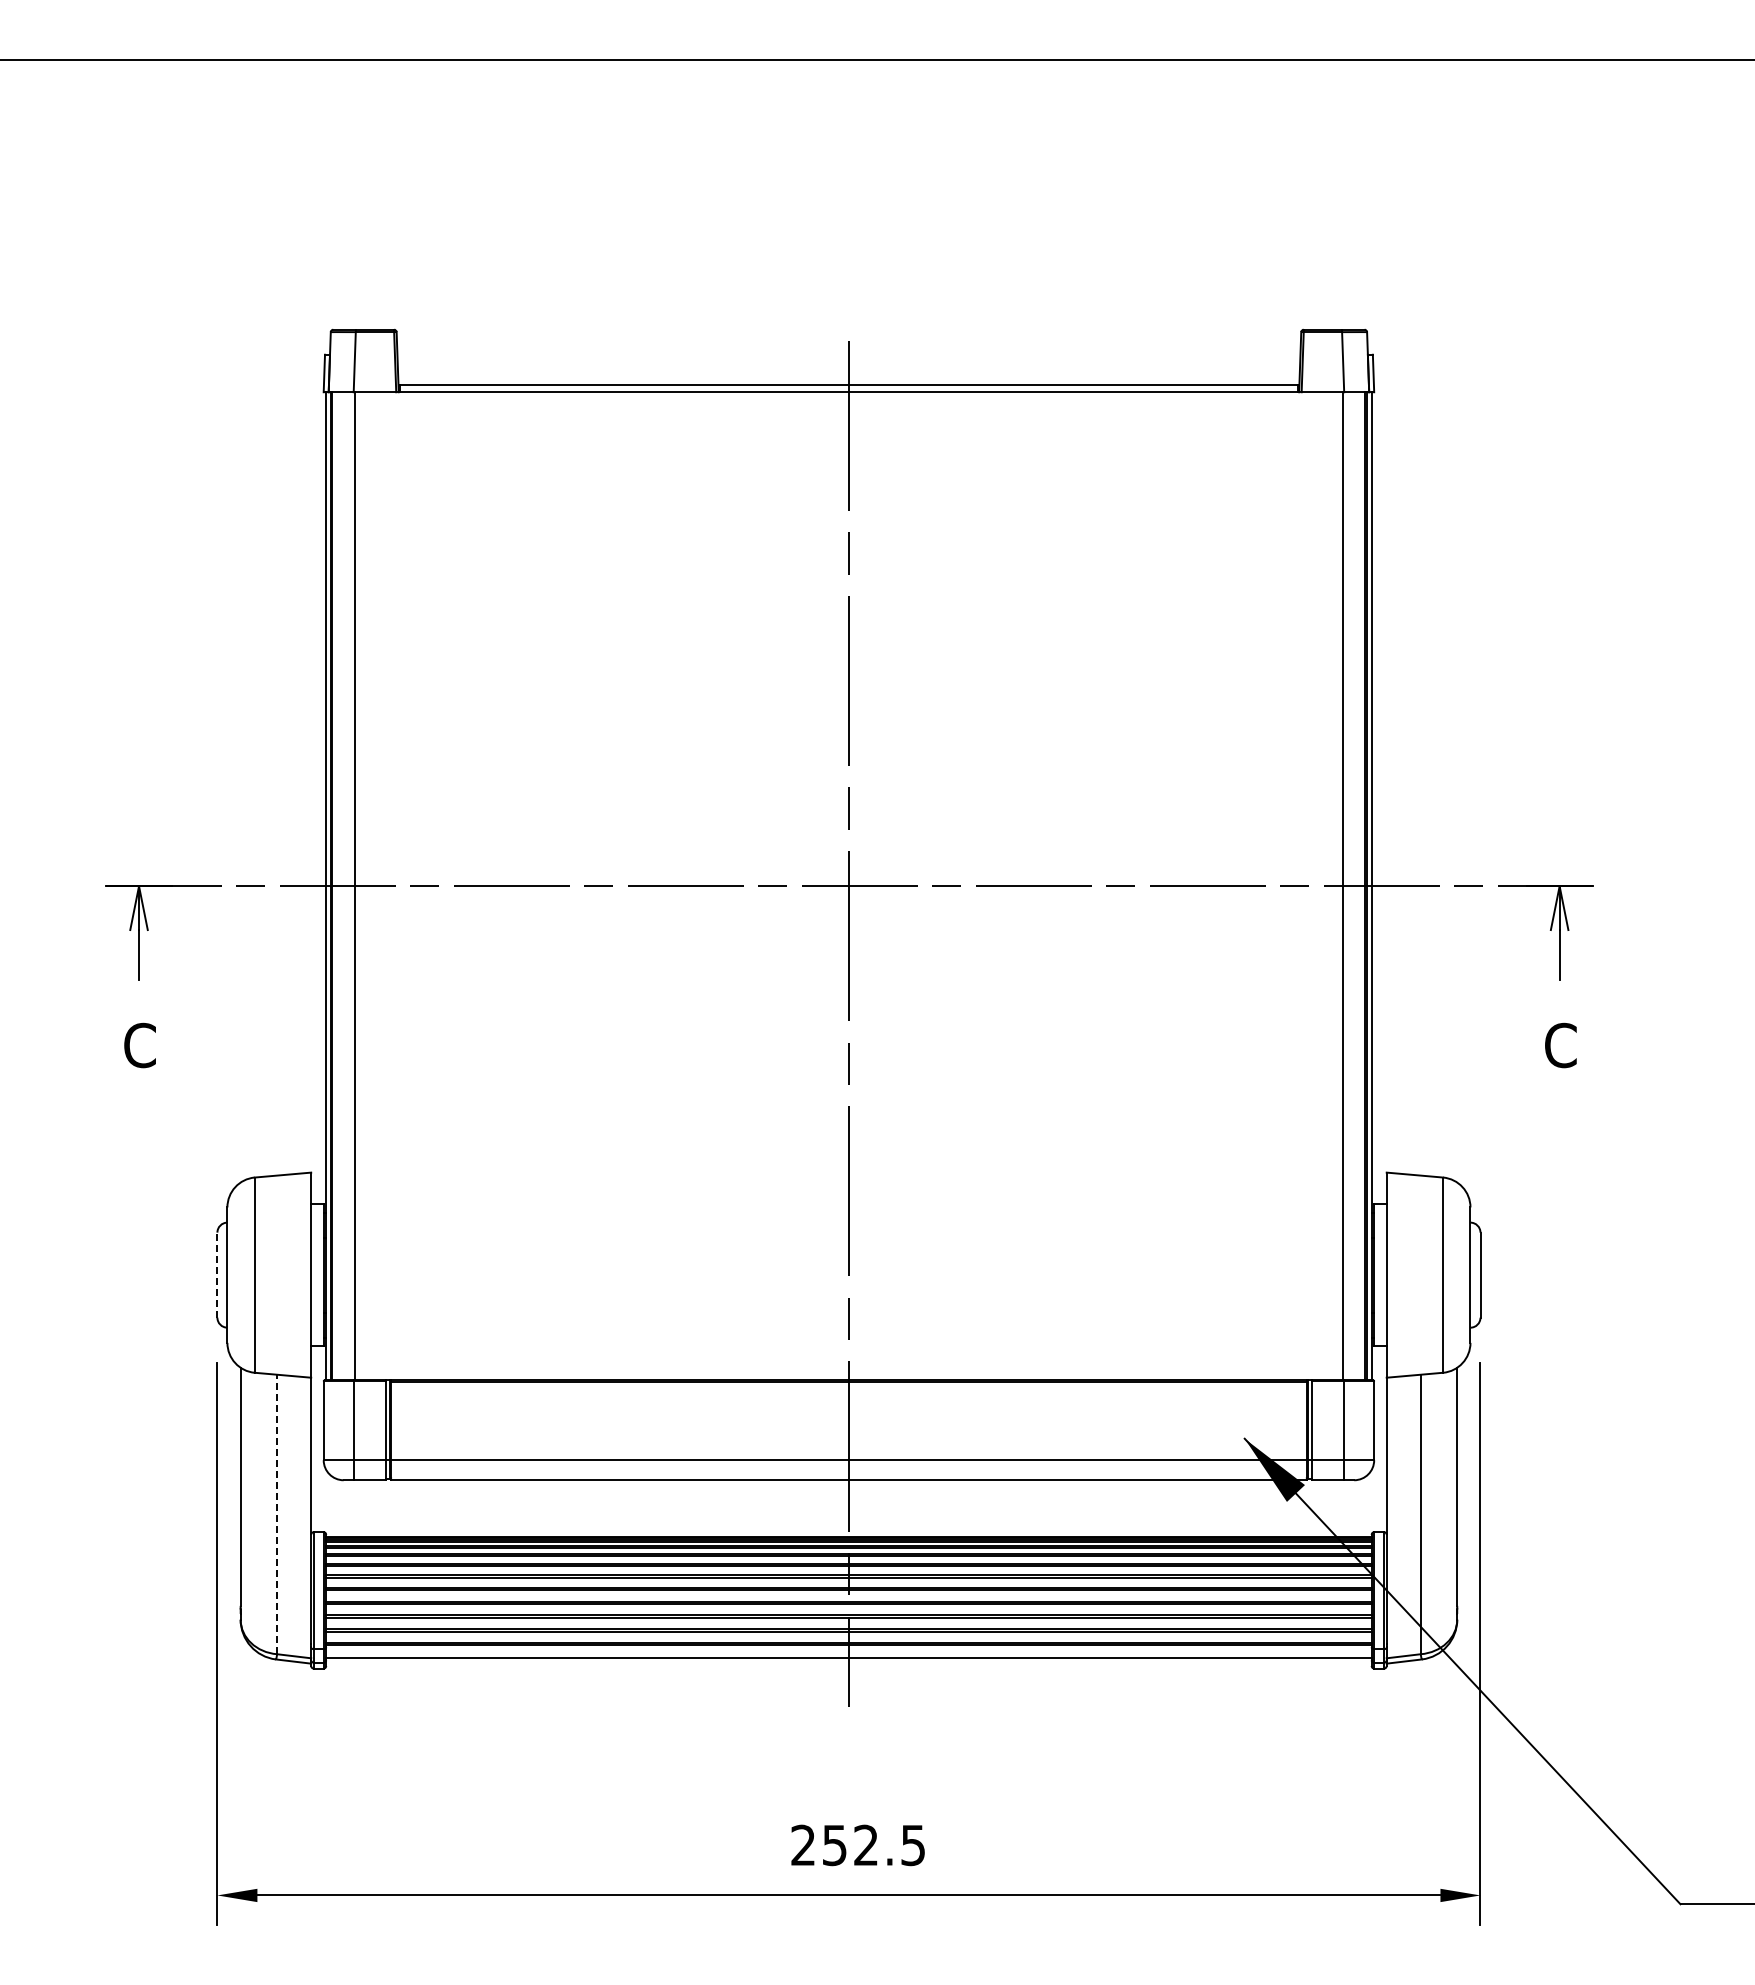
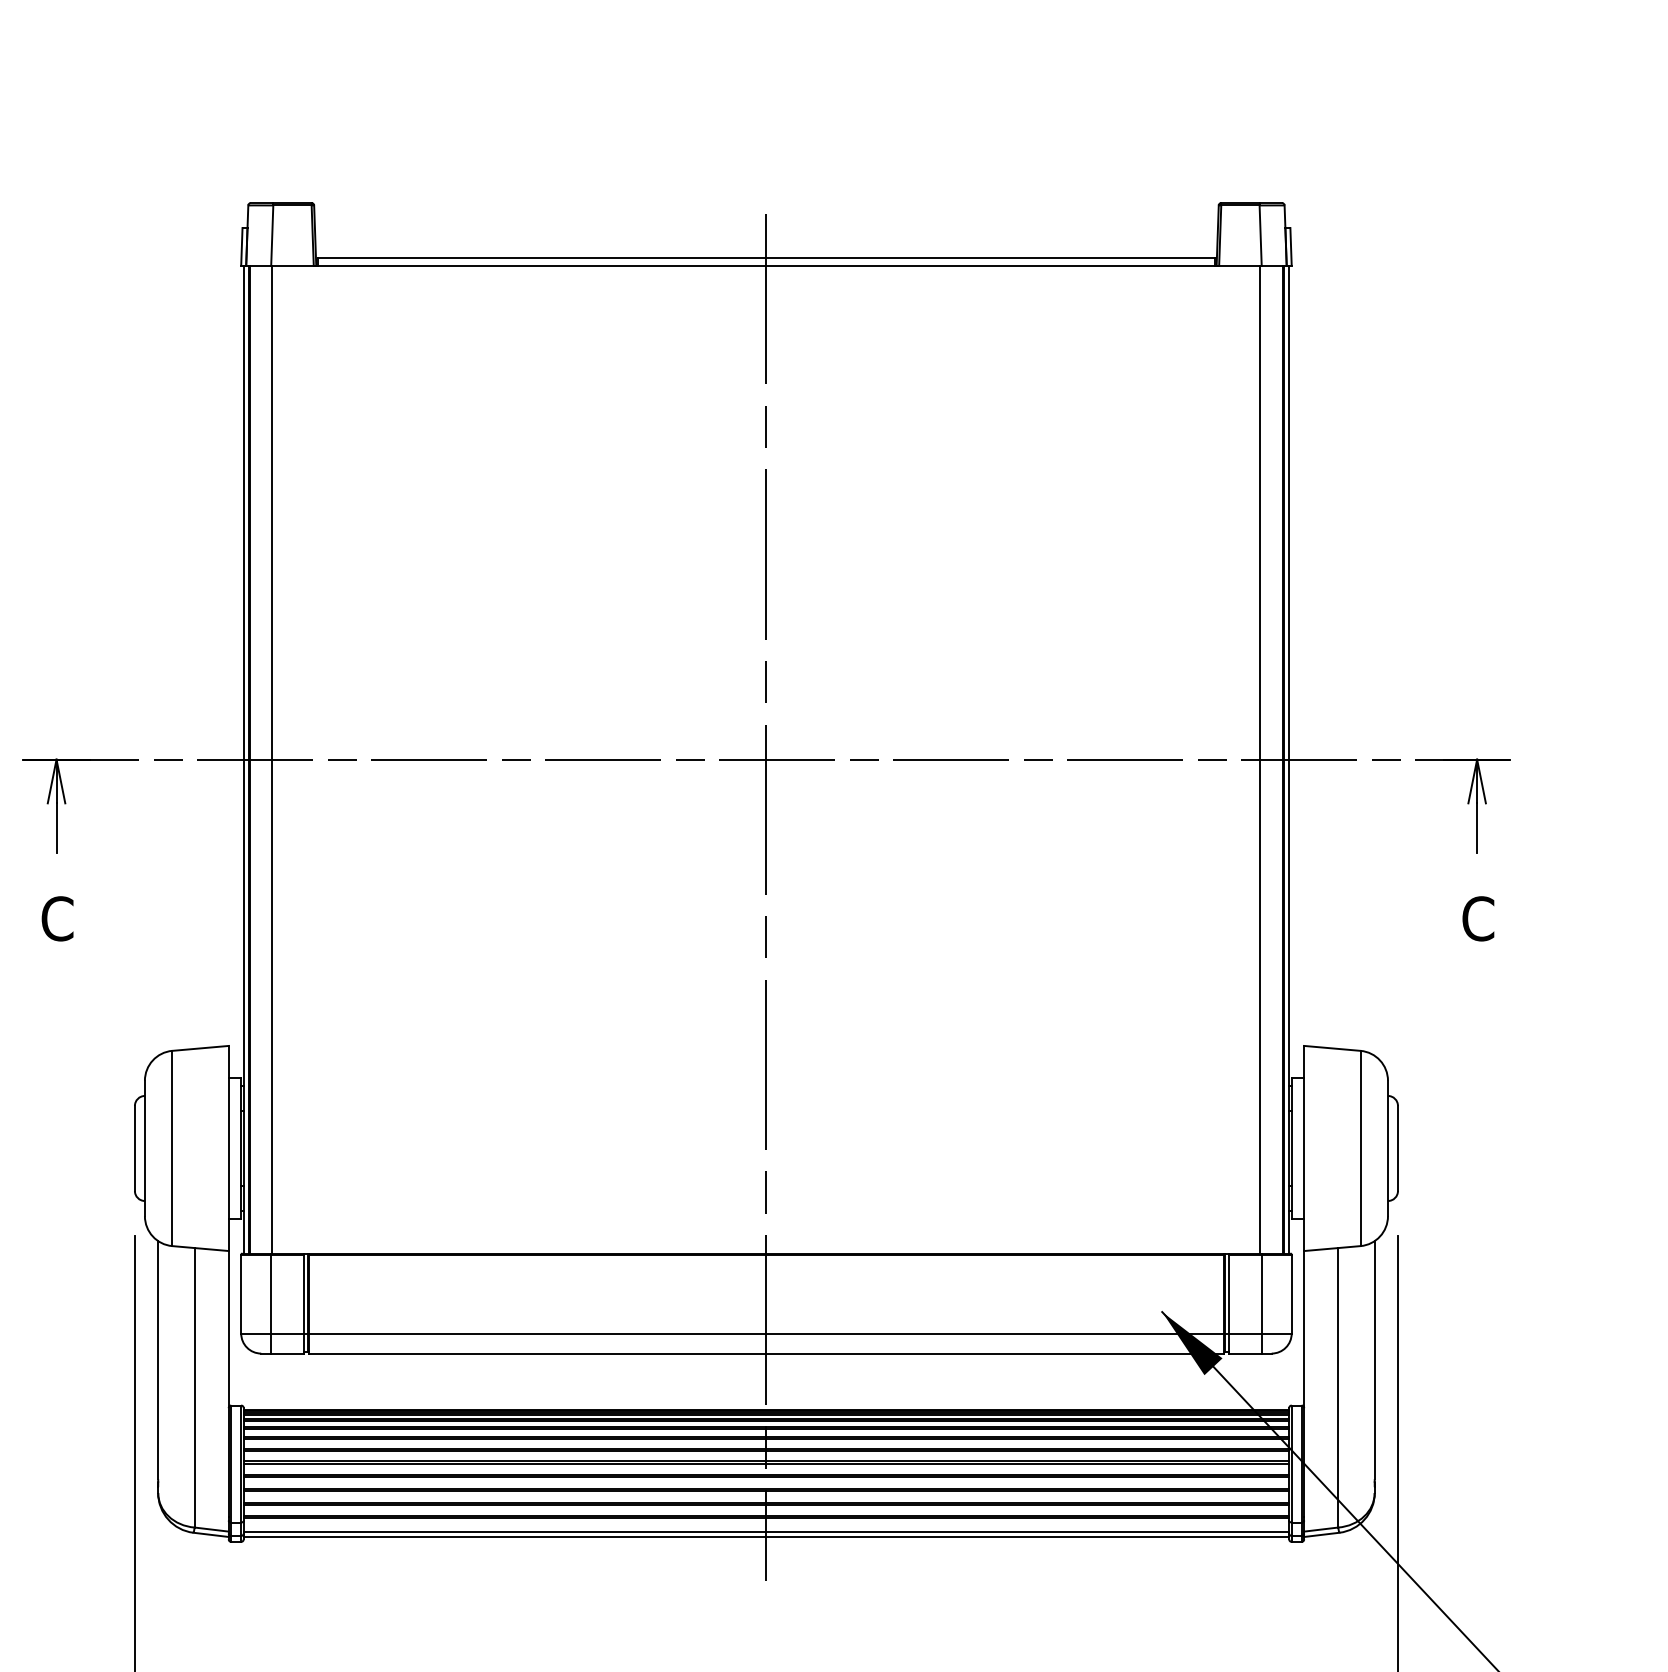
line: (217, 1275) -> (135, 1148), dashed -> solid
line: (277, 1514) -> (195, 1387), dashed -> solid
line: (848, 1663) -> (766, 1536), added

